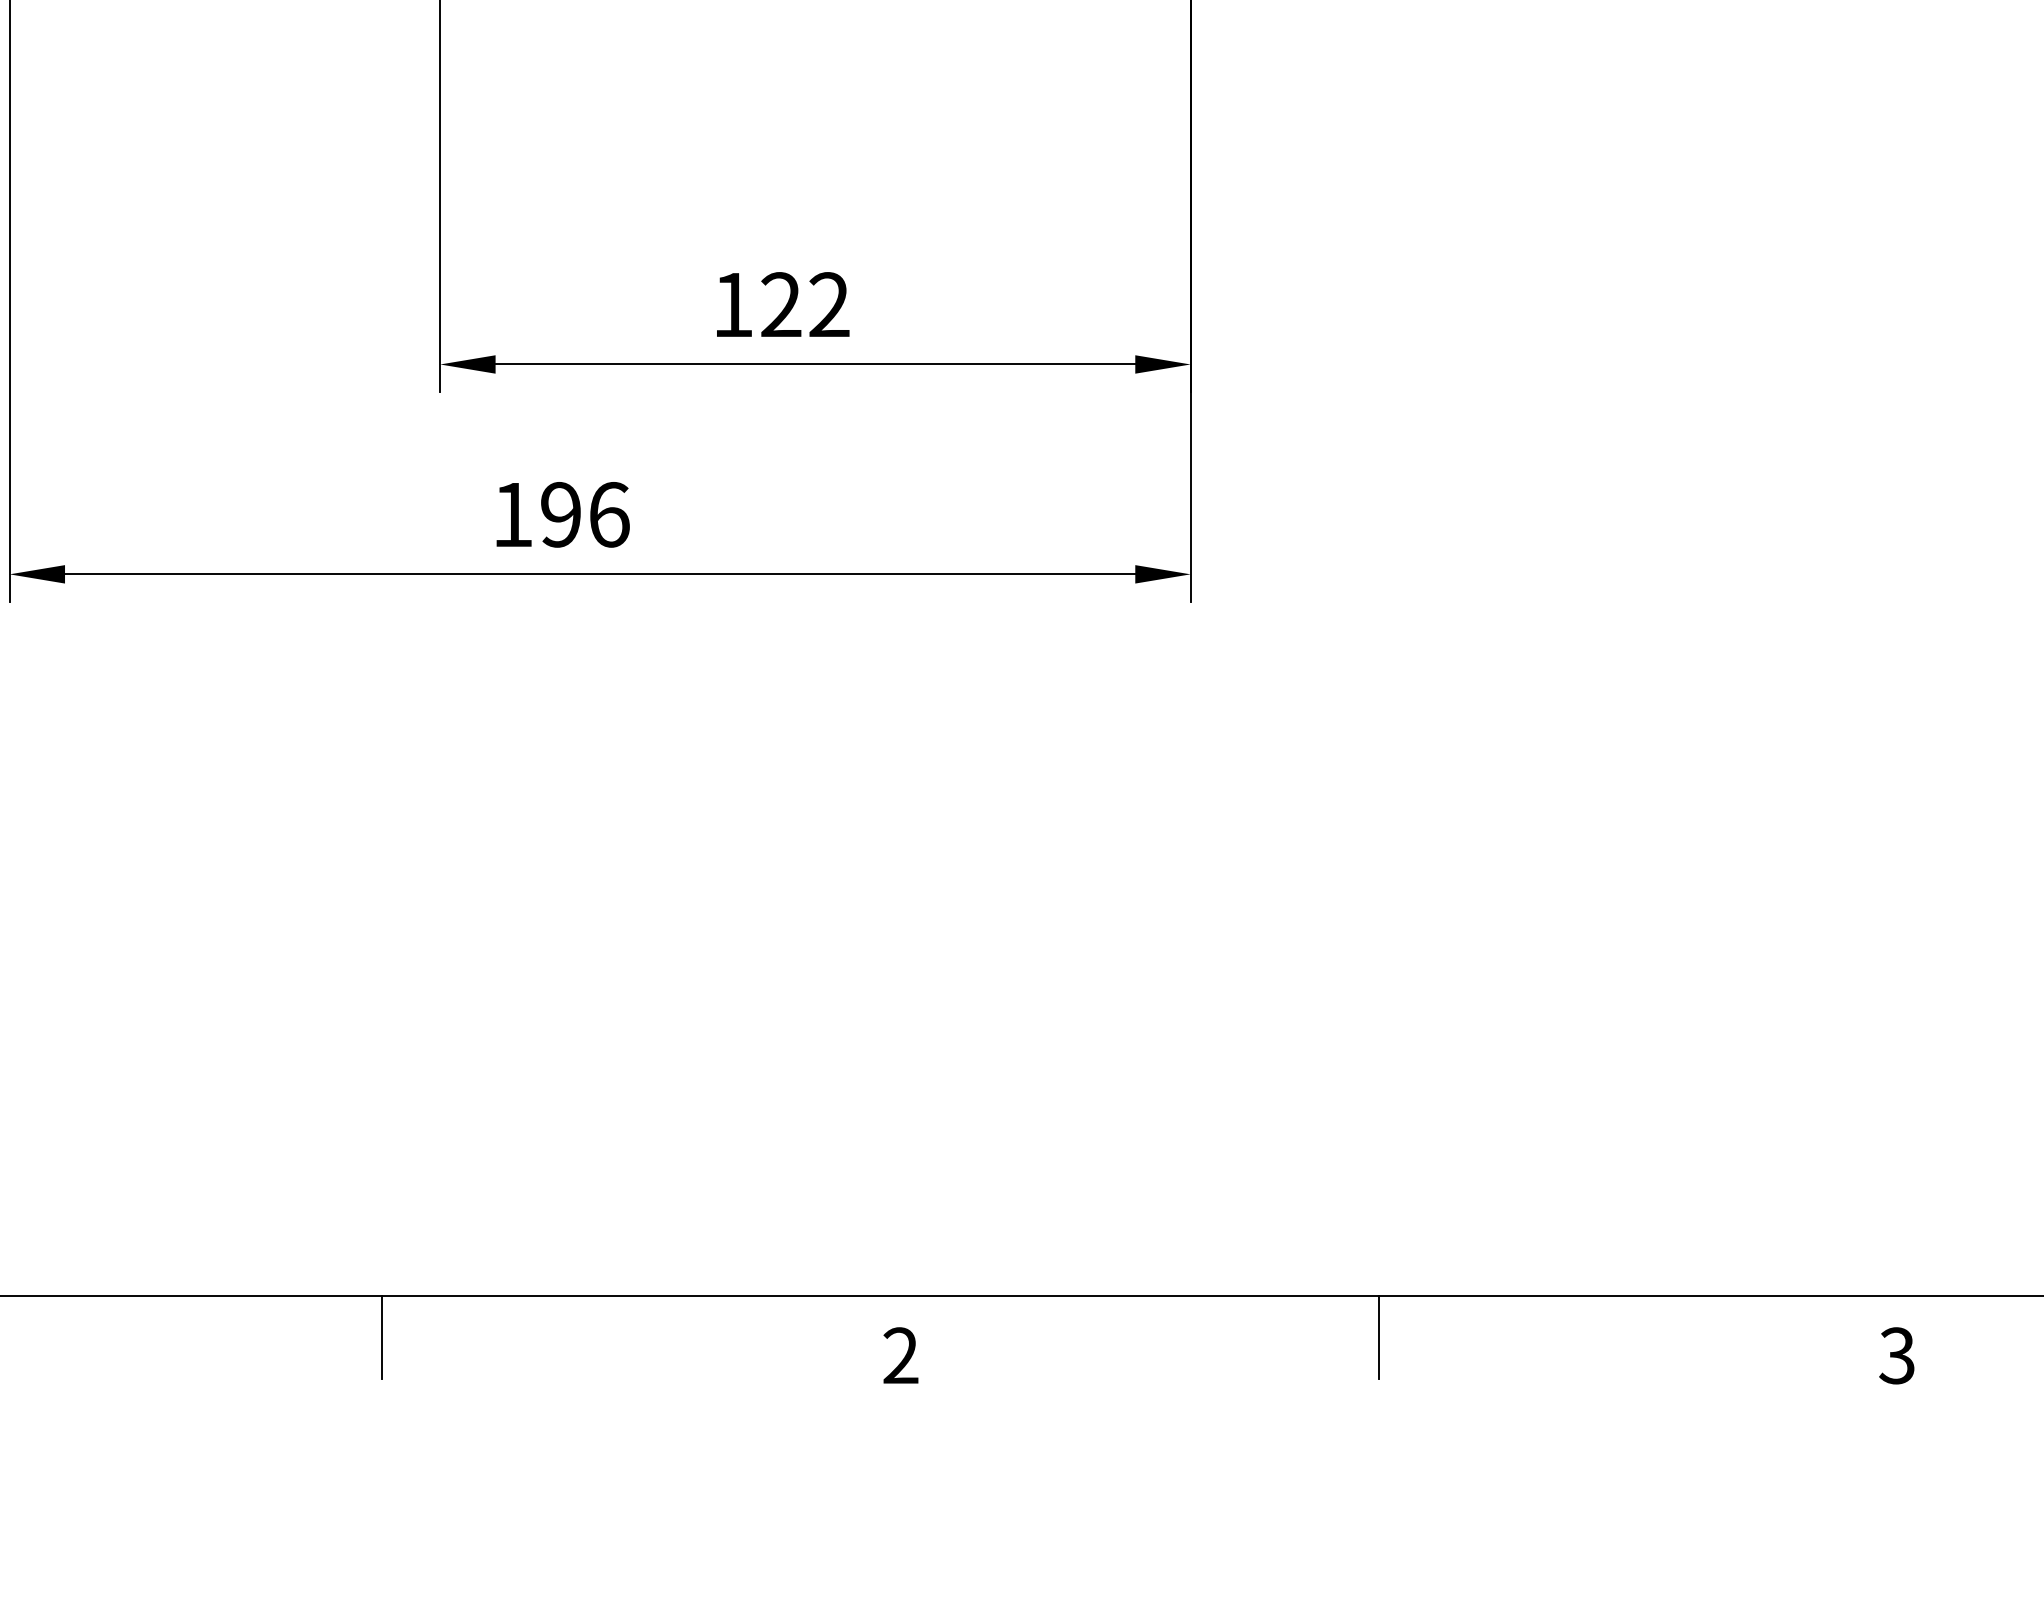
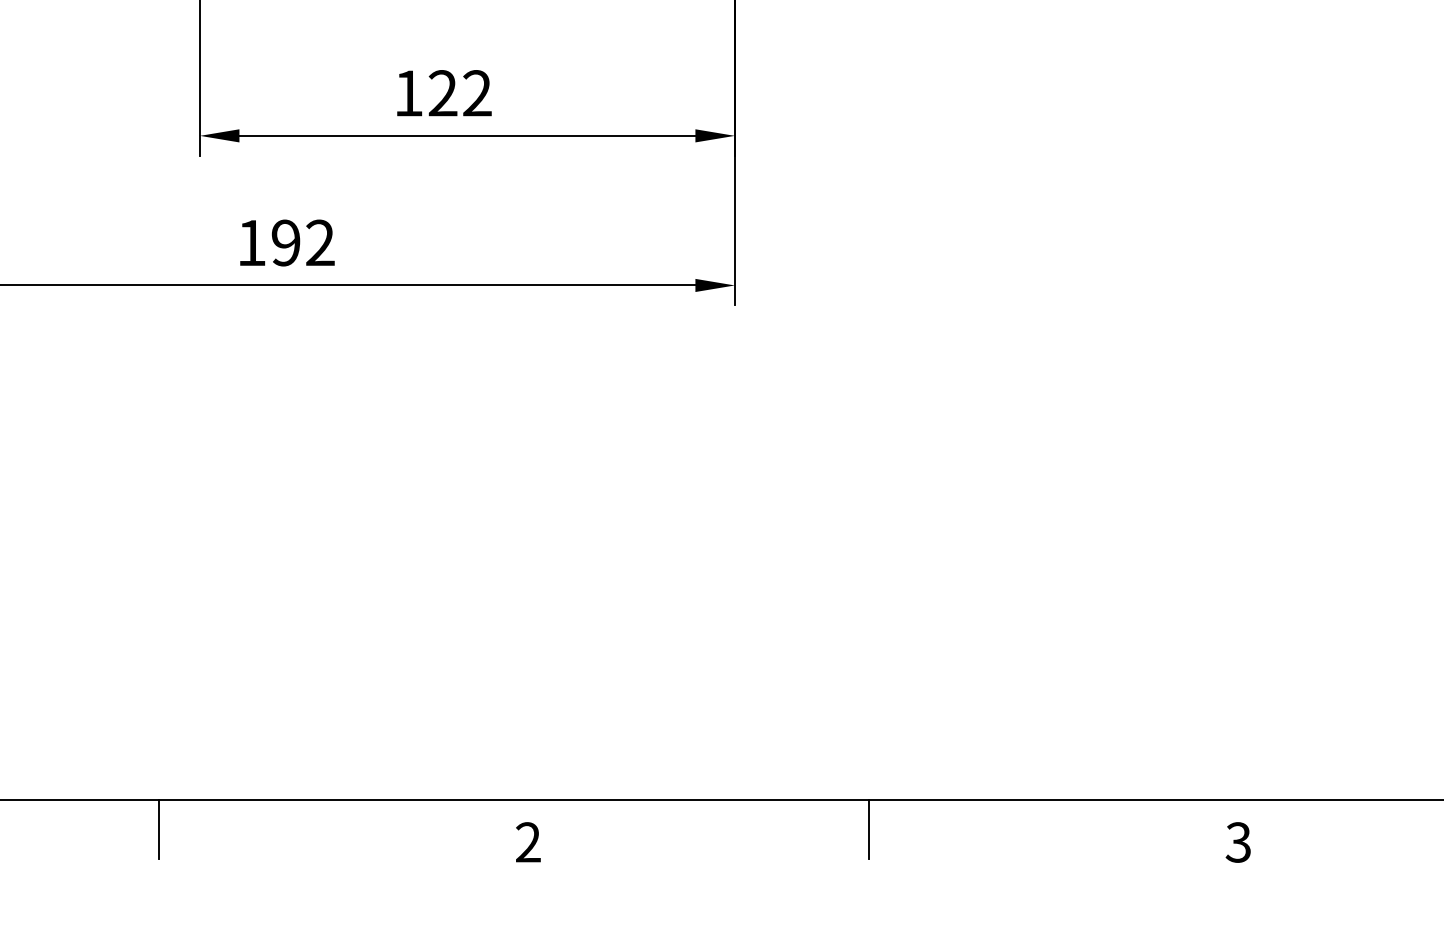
text: (609, 514) -> (320, 242), 196 -> 192

